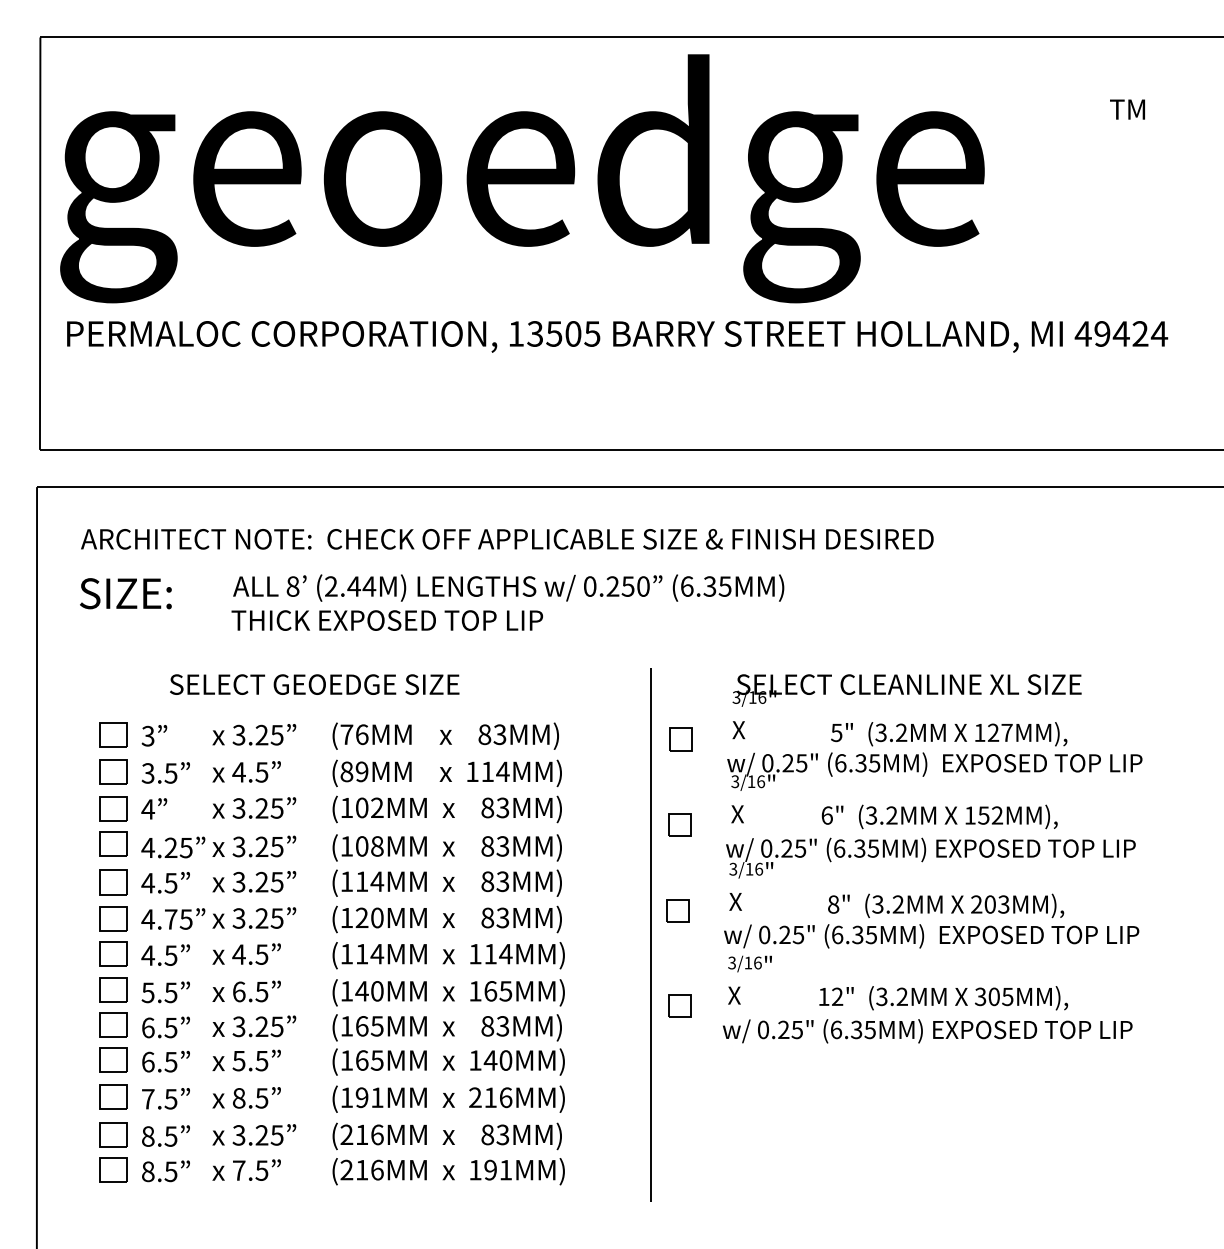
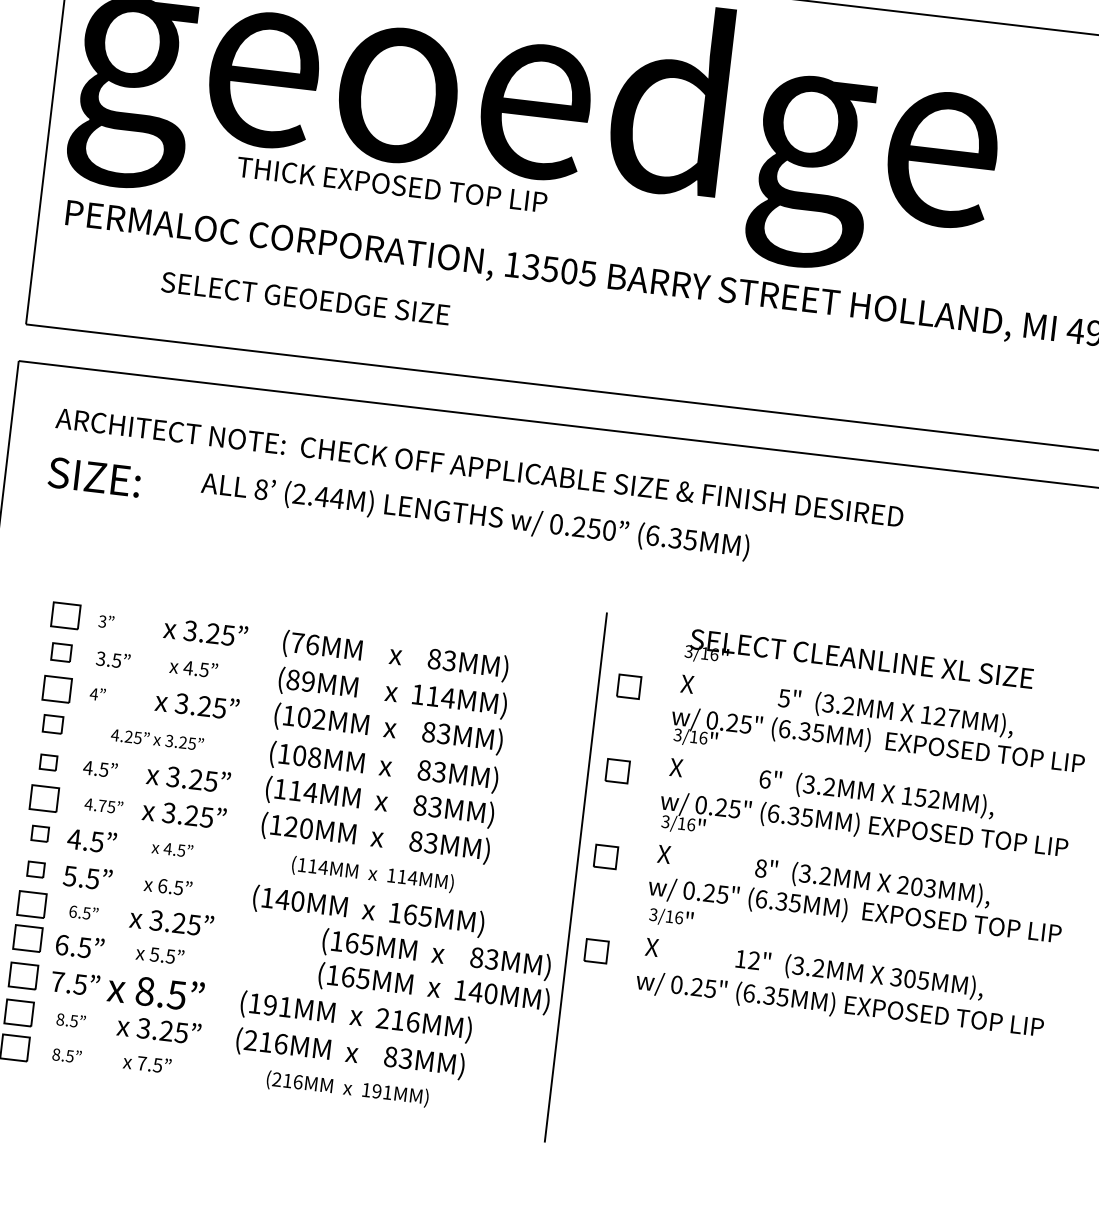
part: (386, 620) -> (391, 184), moved
part: (314, 684) -> (305, 298), moved
part: (154, 735) -> (106, 621), size x0.6
part: (113, 771) -> (61, 652), size x0.7
part: (246, 771) -> (193, 667), size x0.7
part: (165, 772) -> (113, 659), size x0.7
part: (154, 808) -> (97, 693), size x0.6
part: (113, 843) -> (53, 723), size x0.7
part: (218, 846) -> (157, 739), size x0.6
part: (113, 882) -> (48, 762), size x0.6
part: (165, 882) -> (100, 768), size x0.7
part: (173, 918) -> (103, 805), size x0.6
part: (113, 953) -> (40, 833), size x0.6
part: (246, 953) -> (172, 848), size x0.6
part: (448, 955) -> (372, 874), size x0.7
part: (113, 989) -> (36, 868), size x0.6
part: (246, 991) -> (167, 886), size x0.7
part: (165, 1027) -> (83, 912), size x0.6
part: (444, 1036) -> (432, 962), moved
part: (246, 1060) -> (159, 954), size x0.7
part: (246, 1097) -> (155, 991), size x1.4
part: (165, 1135) -> (70, 1019), size x0.6
part: (246, 1169) -> (147, 1063), size x0.7
part: (165, 1171) -> (66, 1055), size x0.6
part: (448, 1171) -> (347, 1088), size x0.7

